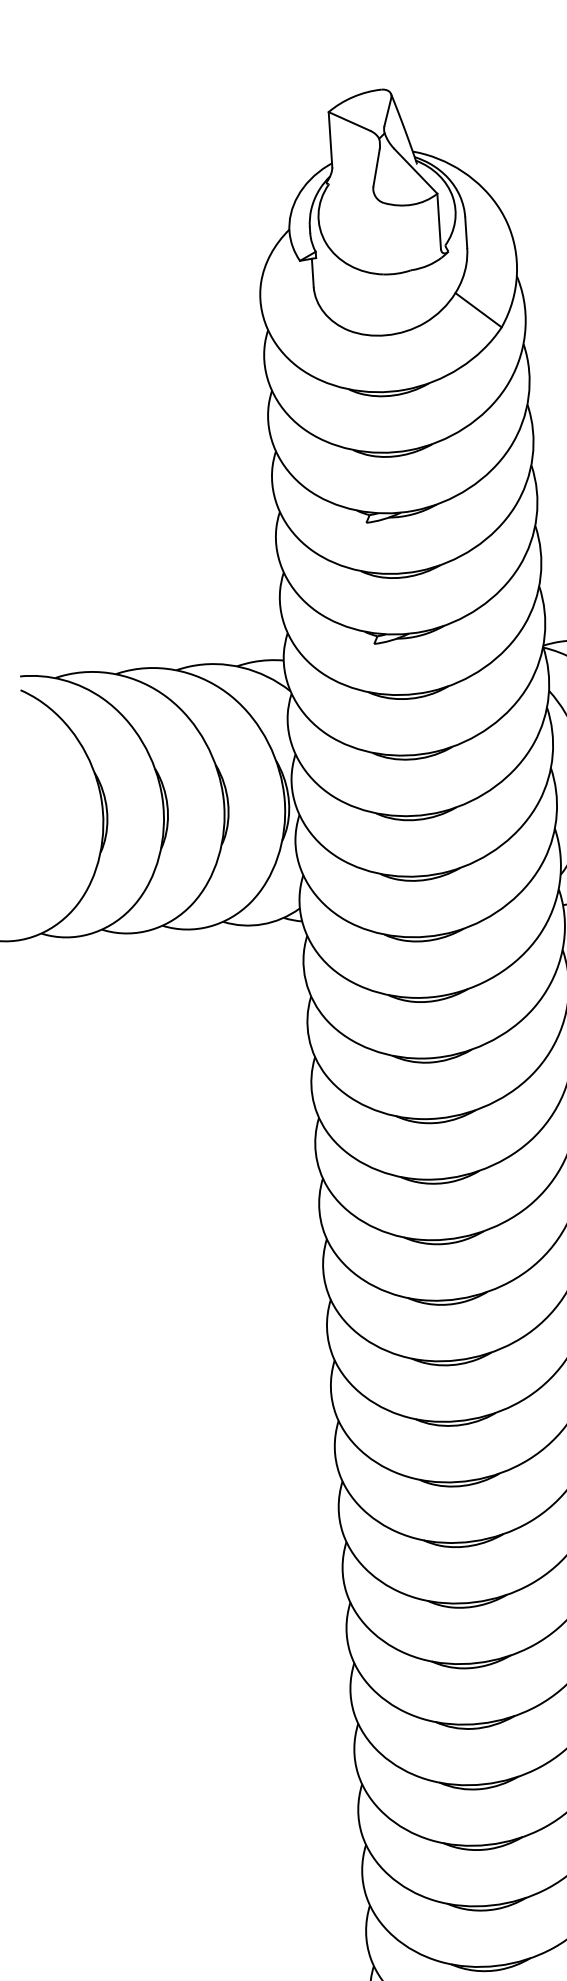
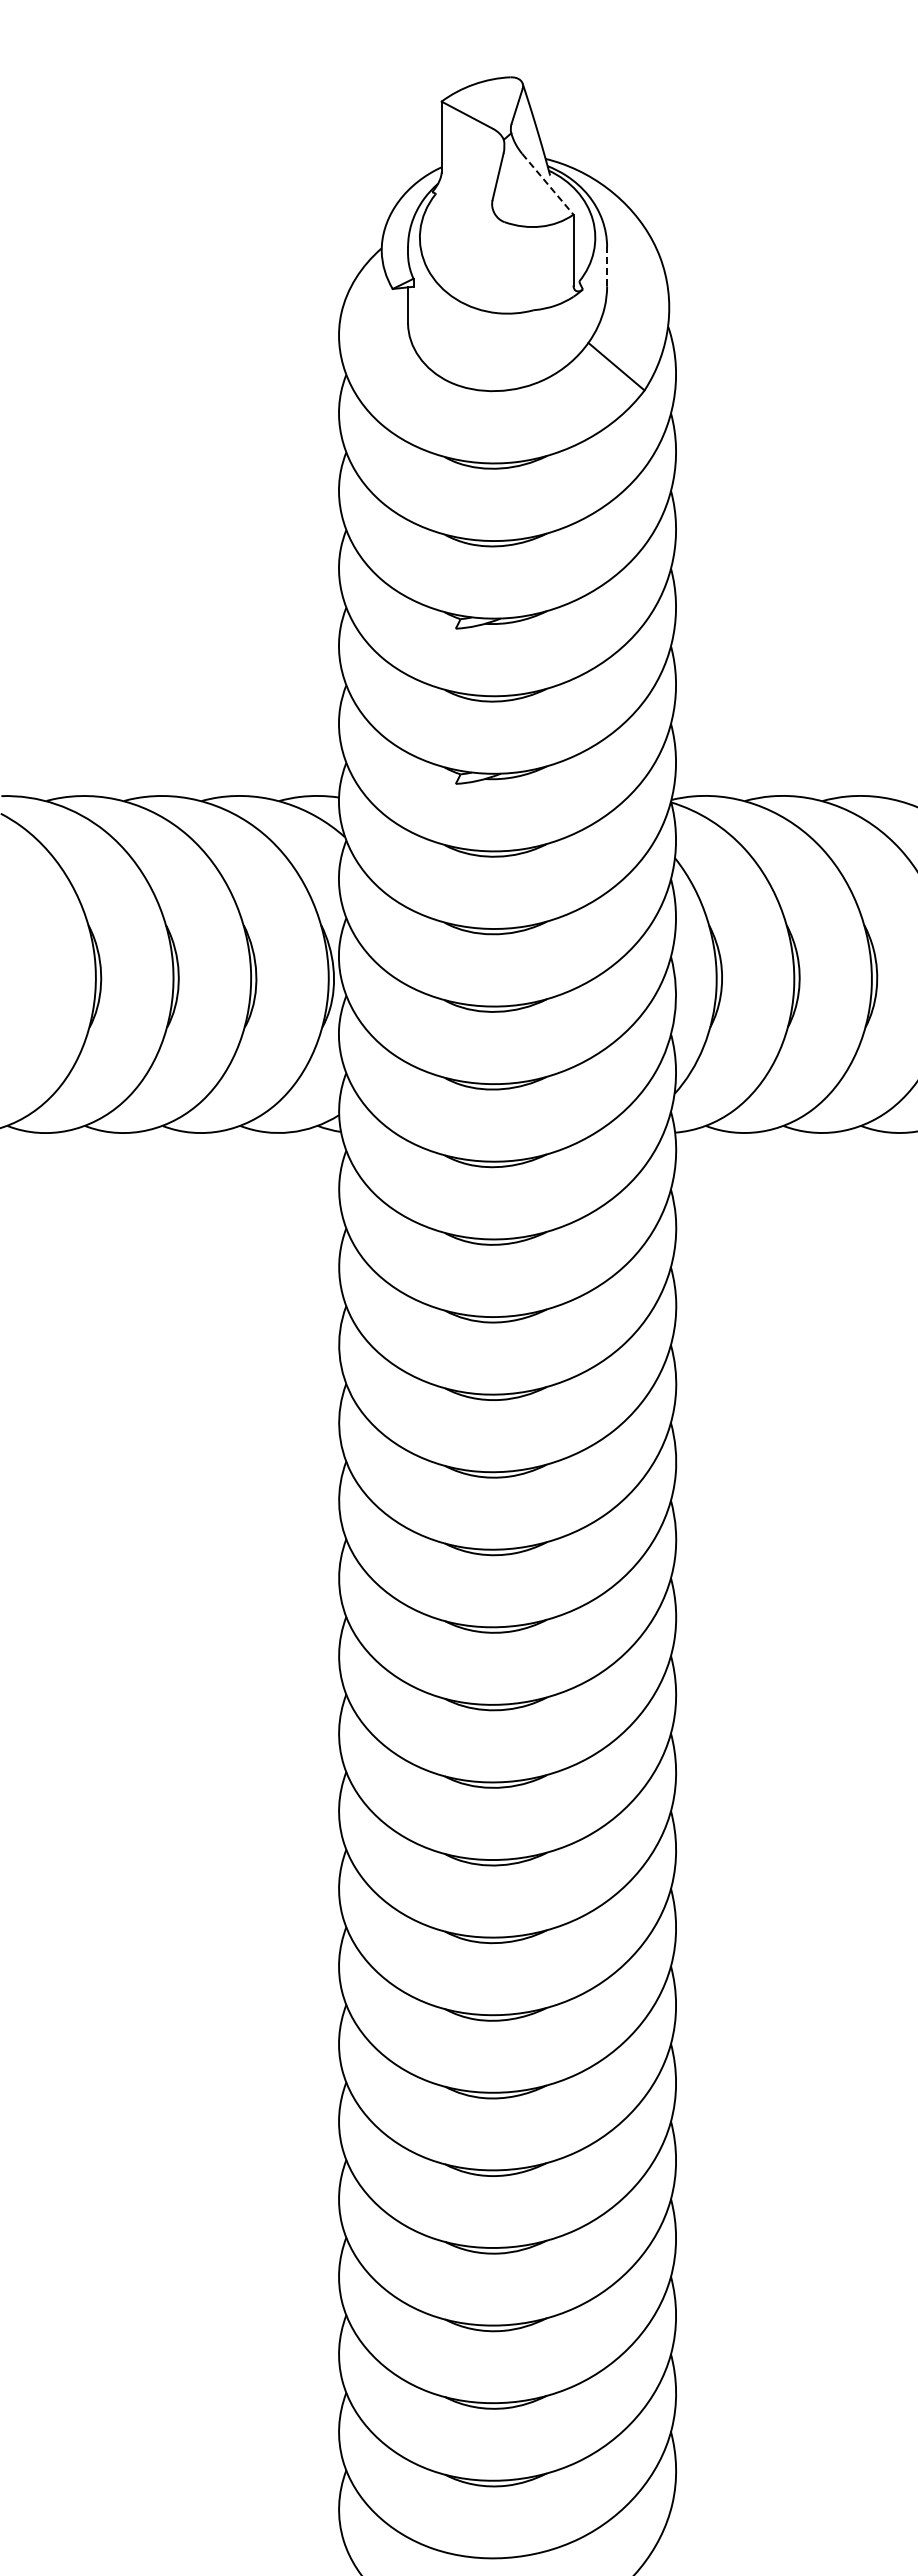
line: (415, 171) -> (547, 184), solid -> dashed
line: (466, 232) -> (607, 266), solid -> dashed

